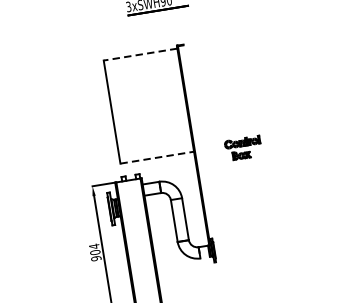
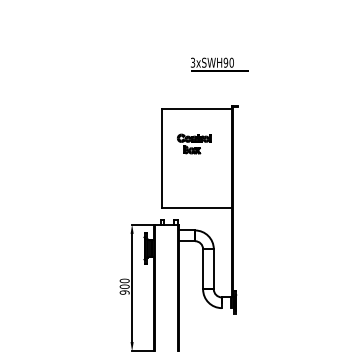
line: (140, 55) -> (196, 109), dashed -> solid
part: (243, 147) -> (194, 143), moved
line: (157, 157) -> (197, 207), dashed -> solid
text: (94, 246) -> (124, 280), 904 -> 900

